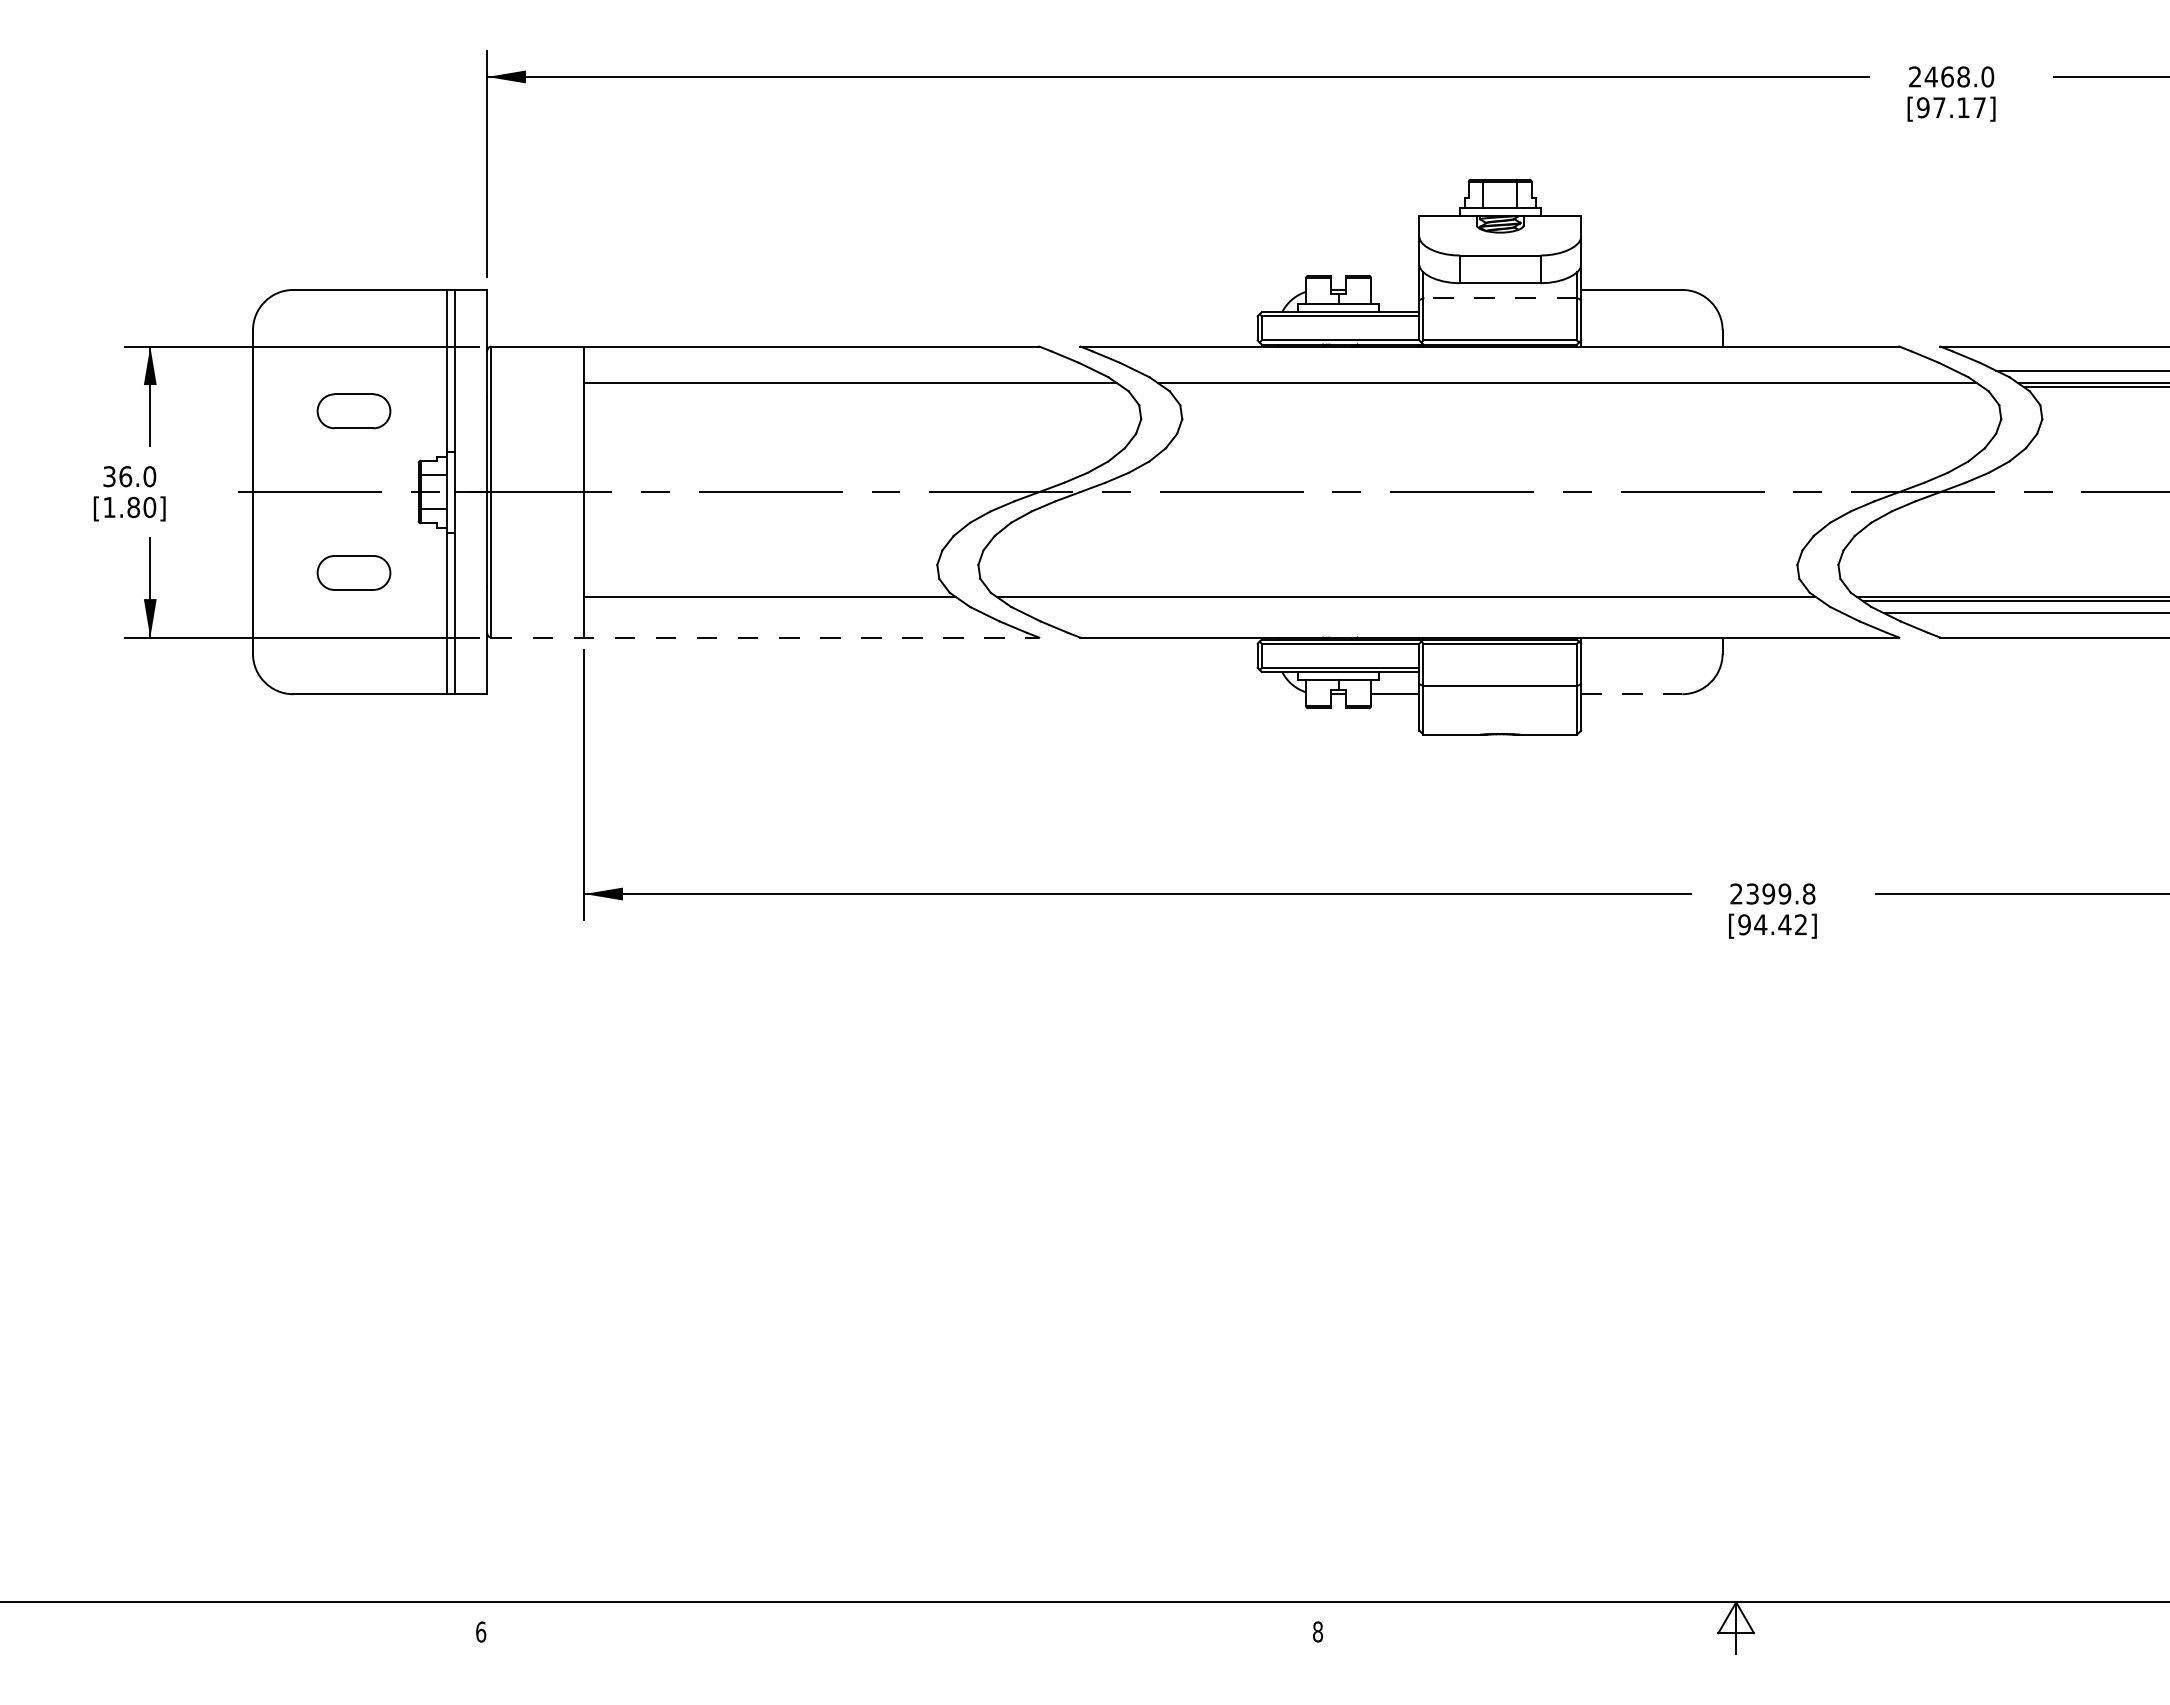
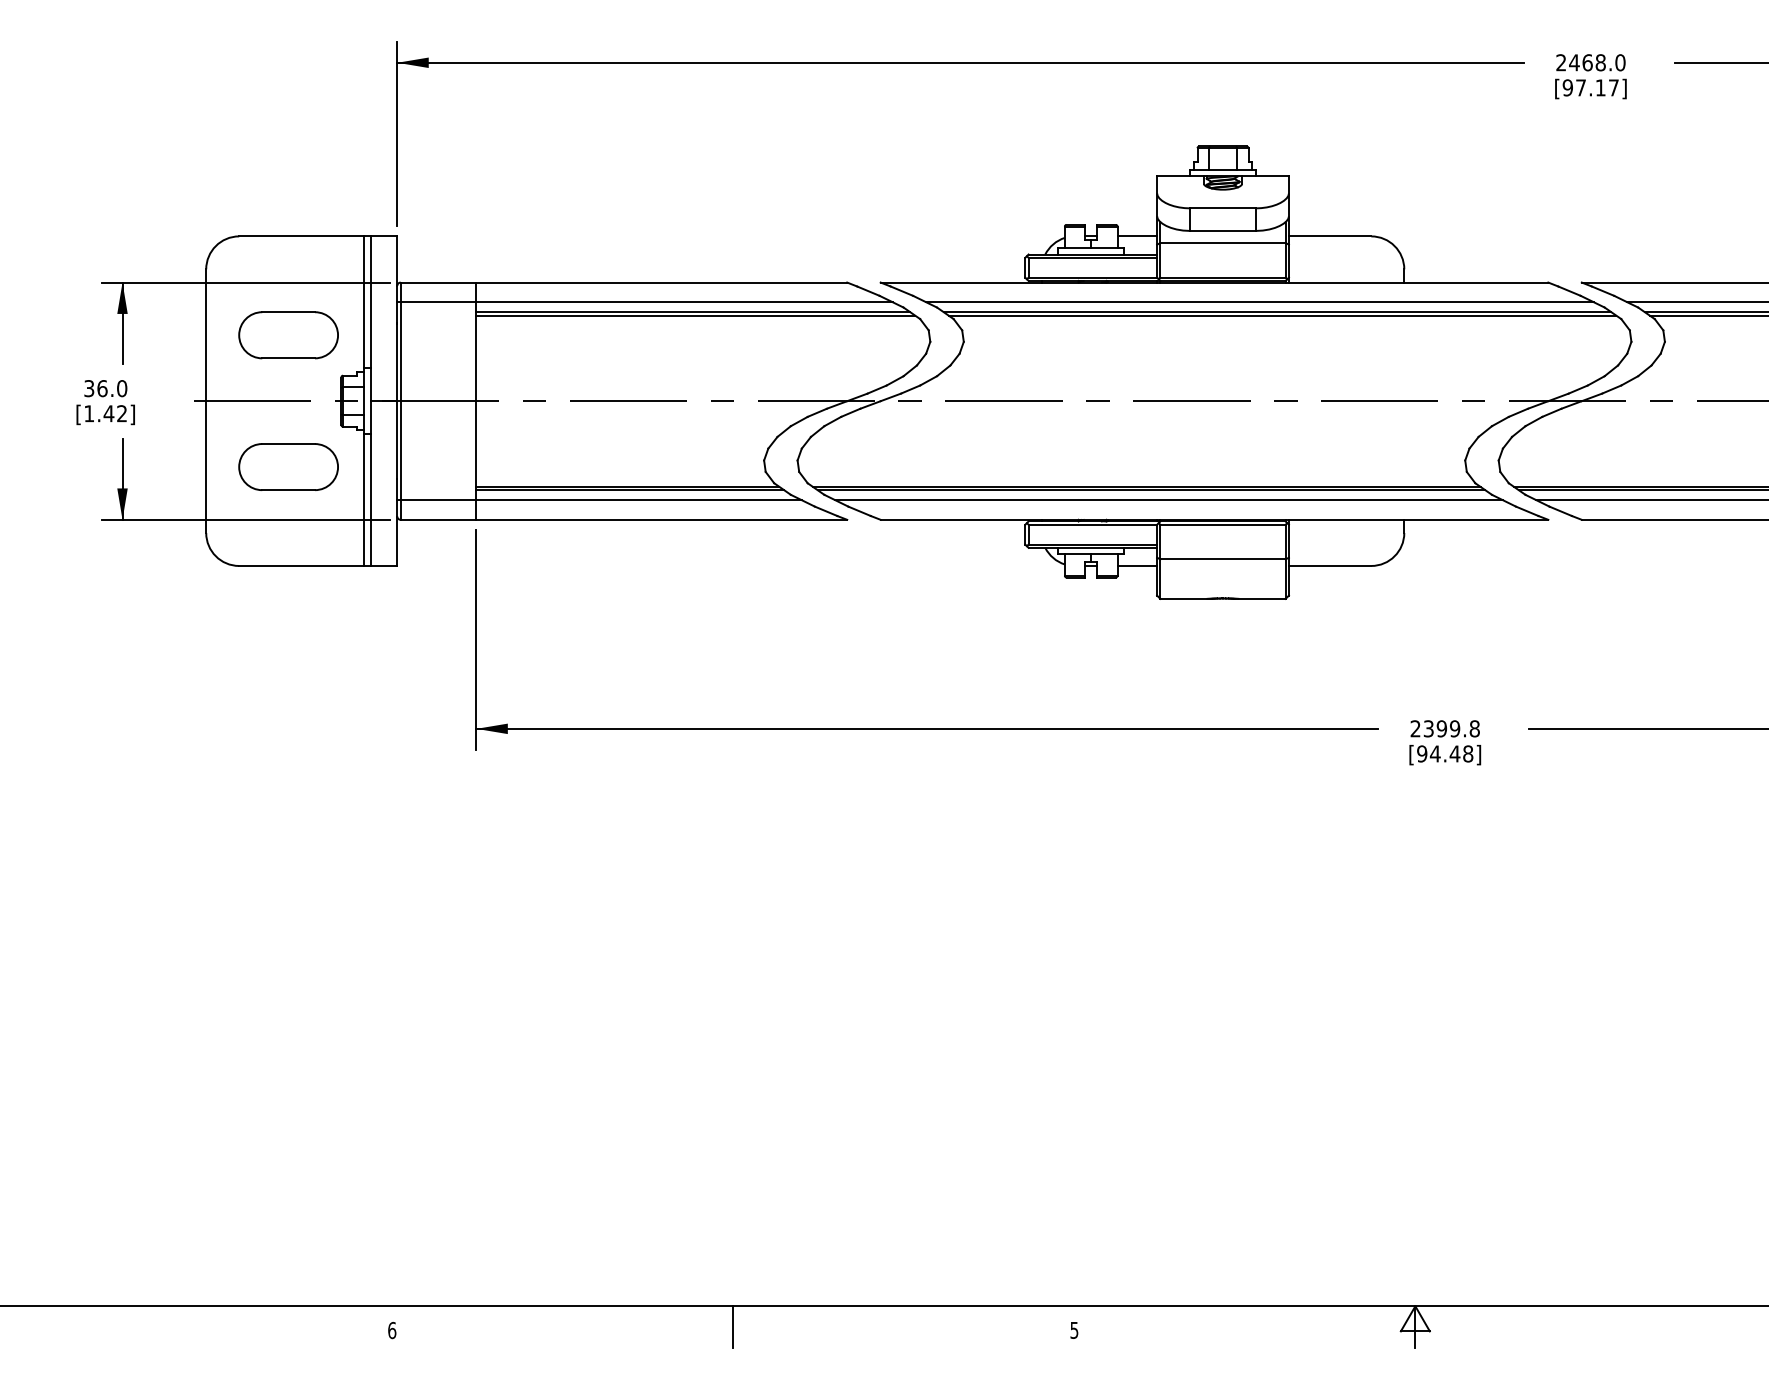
line: (1394, 289) -> (1136, 236), added
line: (1500, 298) -> (1223, 243), dashed -> solid
line: (791, 370) -> (645, 302), added
line: (1545, 370) -> (1259, 302), added
line: (853, 386) -> (695, 315), added
line: (1572, 386) -> (1281, 315), added
part: (353, 411) -> (288, 335), size x1.67
text: (141, 507) -> (115, 413), [1.80] -> [1.42]
part: (353, 572) -> (288, 466), size x1.67
line: (772, 601) -> (629, 490), added
line: (1411, 601) -> (1150, 490), added
line: (735, 613) -> (599, 500), added
line: (1433, 613) -> (1168, 500), added
line: (765, 637) -> (624, 519), dashed -> solid
line: (1631, 694) -> (1330, 566), dashed -> solid
text: (1800, 924) -> (1467, 753), [94.42] -> [94.48]
line: (899, 1627) -> (733, 1326), added
text: (1318, 1631) -> (1074, 1330), 8 -> 5

